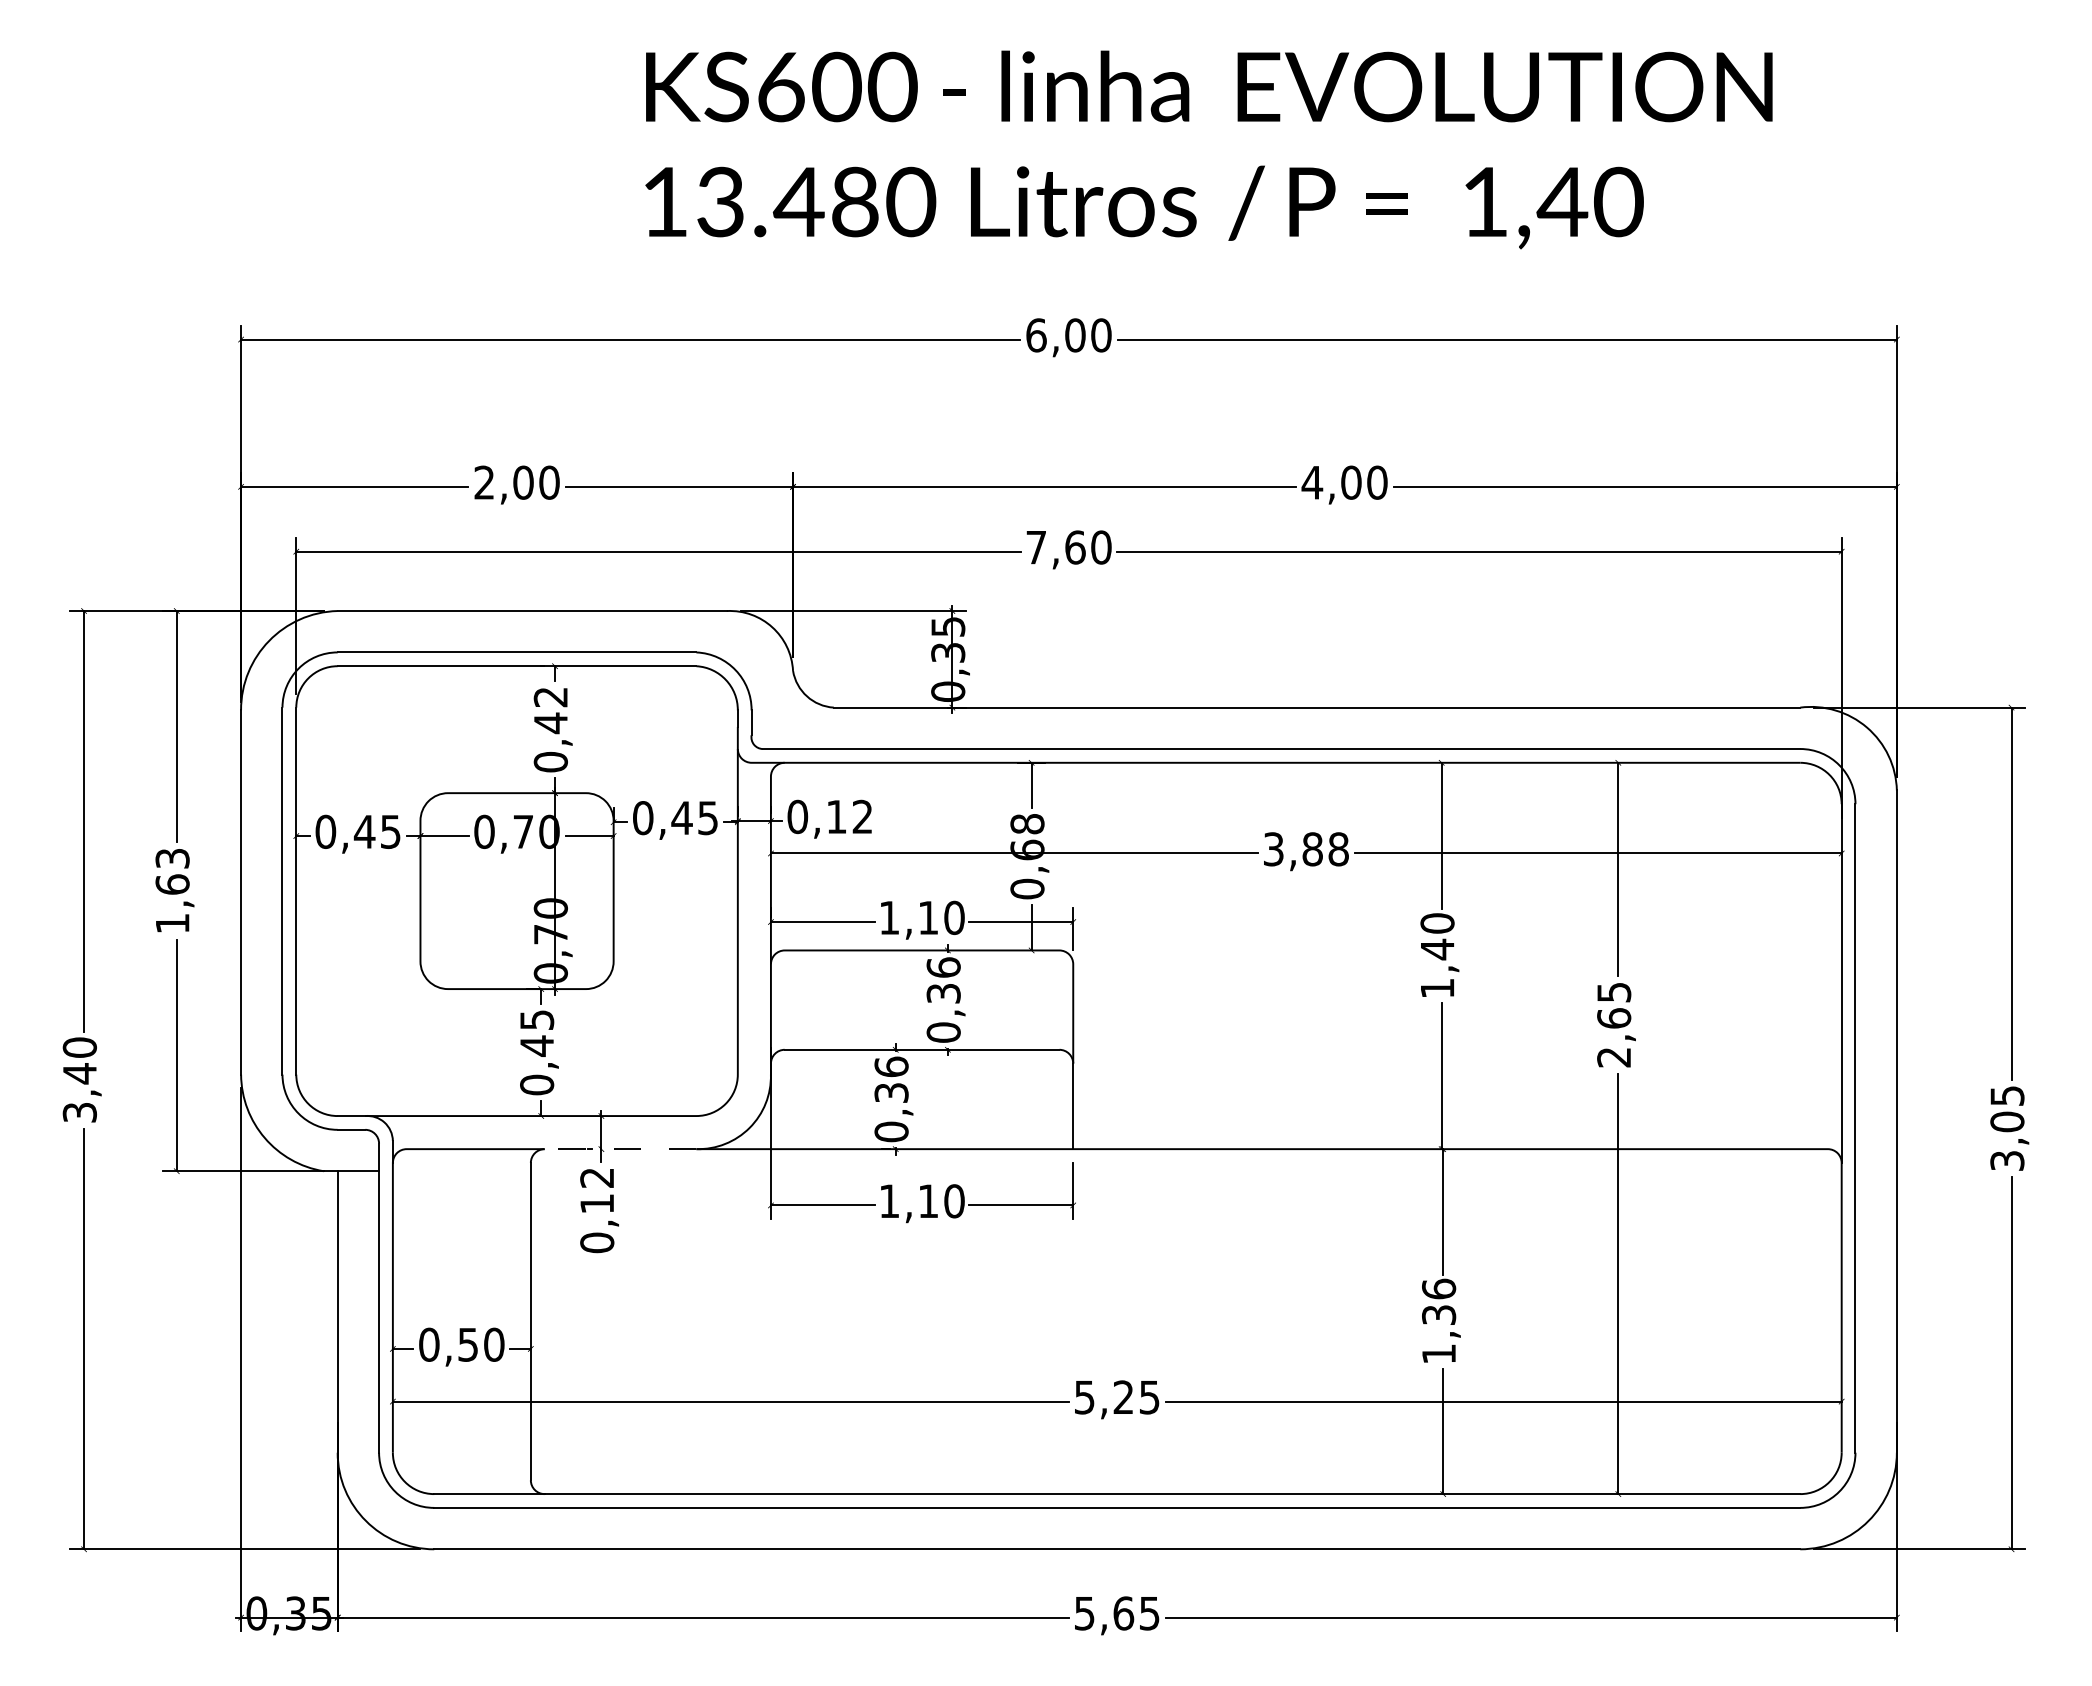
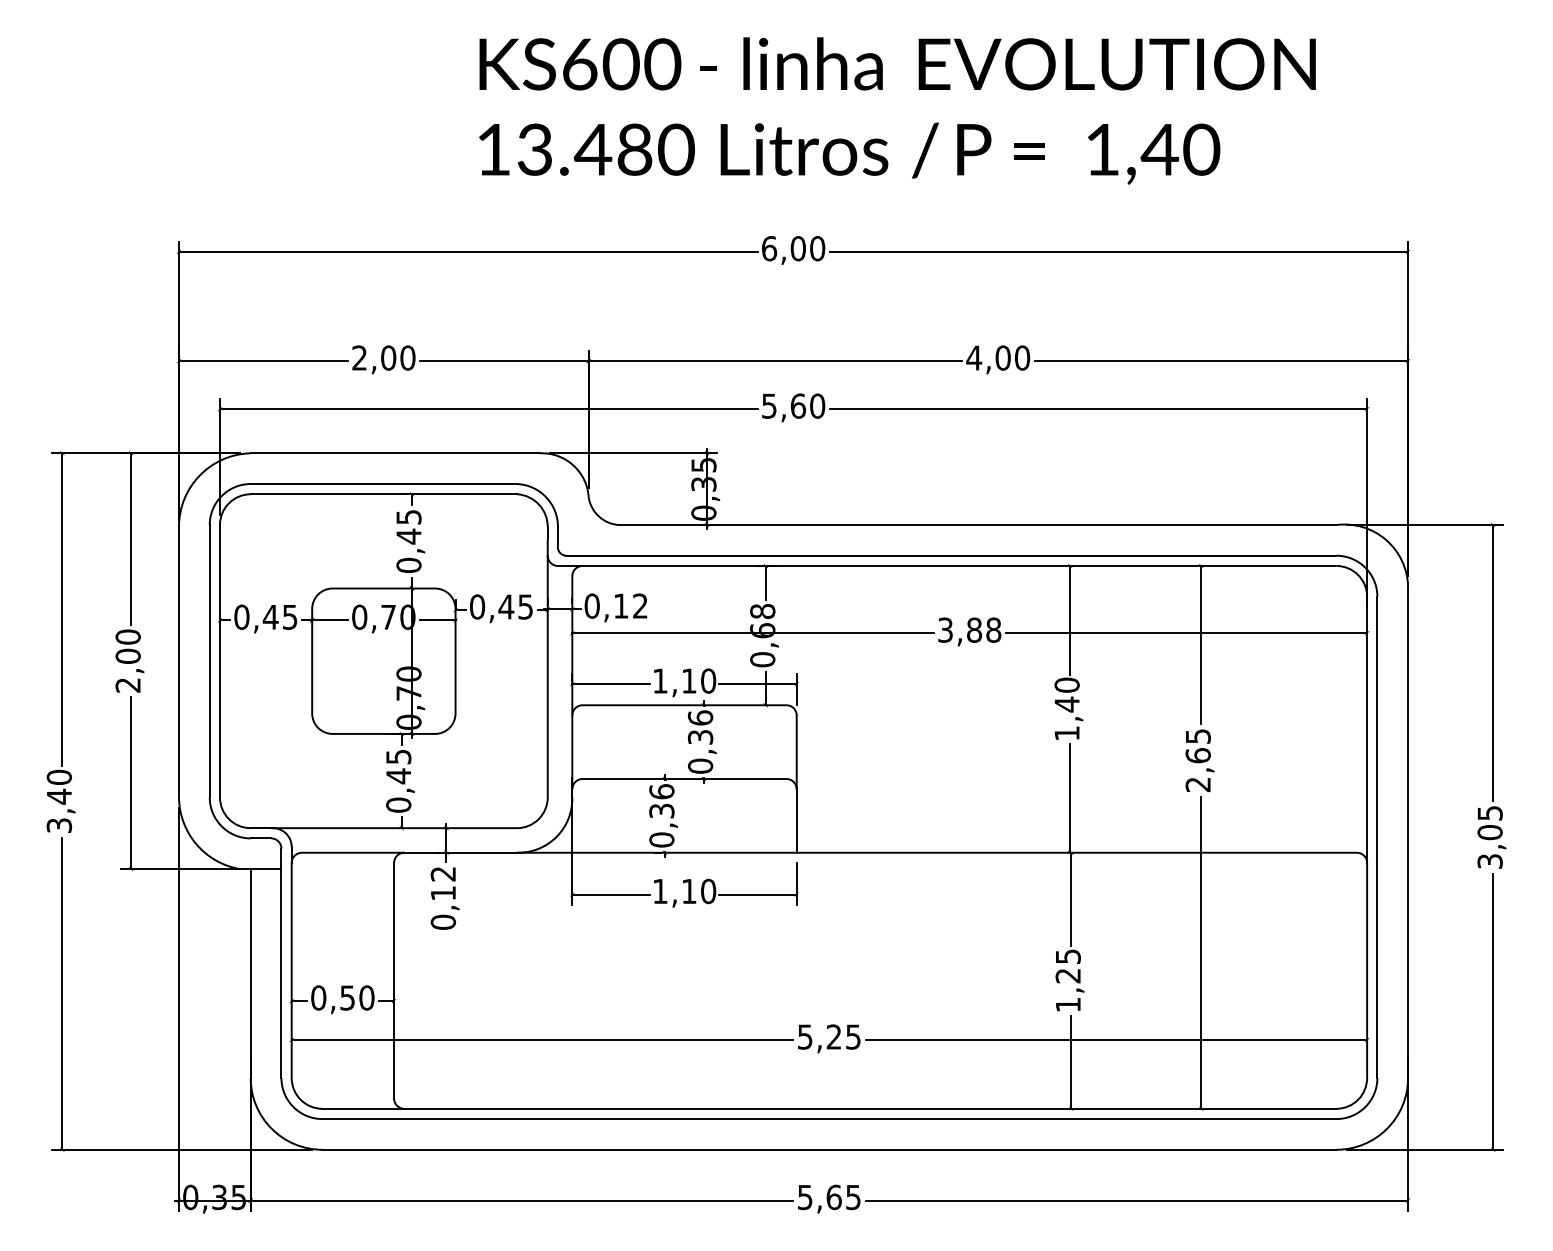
text: (1035, 547) -> (768, 406), 7,60 -> 5,60
text: (550, 697) -> (408, 517), 0,42 -> 0,45
text: (172, 890) -> (128, 660), 1,63 -> 2,00
line: (620, 1149) -> (460, 853), dashed -> solid
text: (1439, 1301) -> (1068, 965), 1,36 -> 1,25

